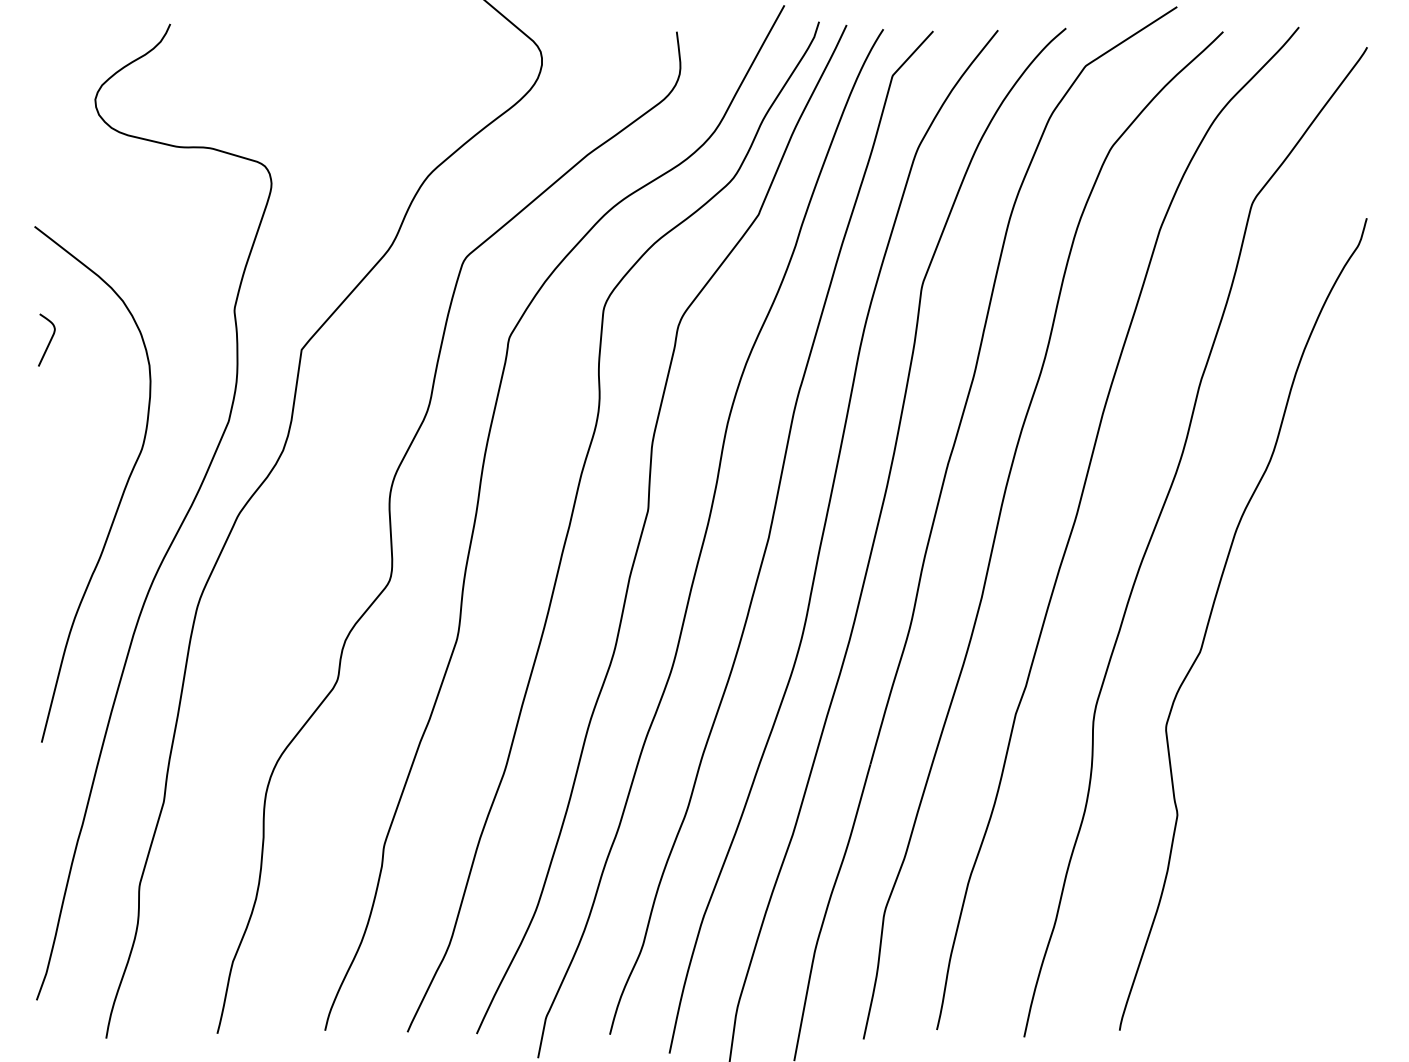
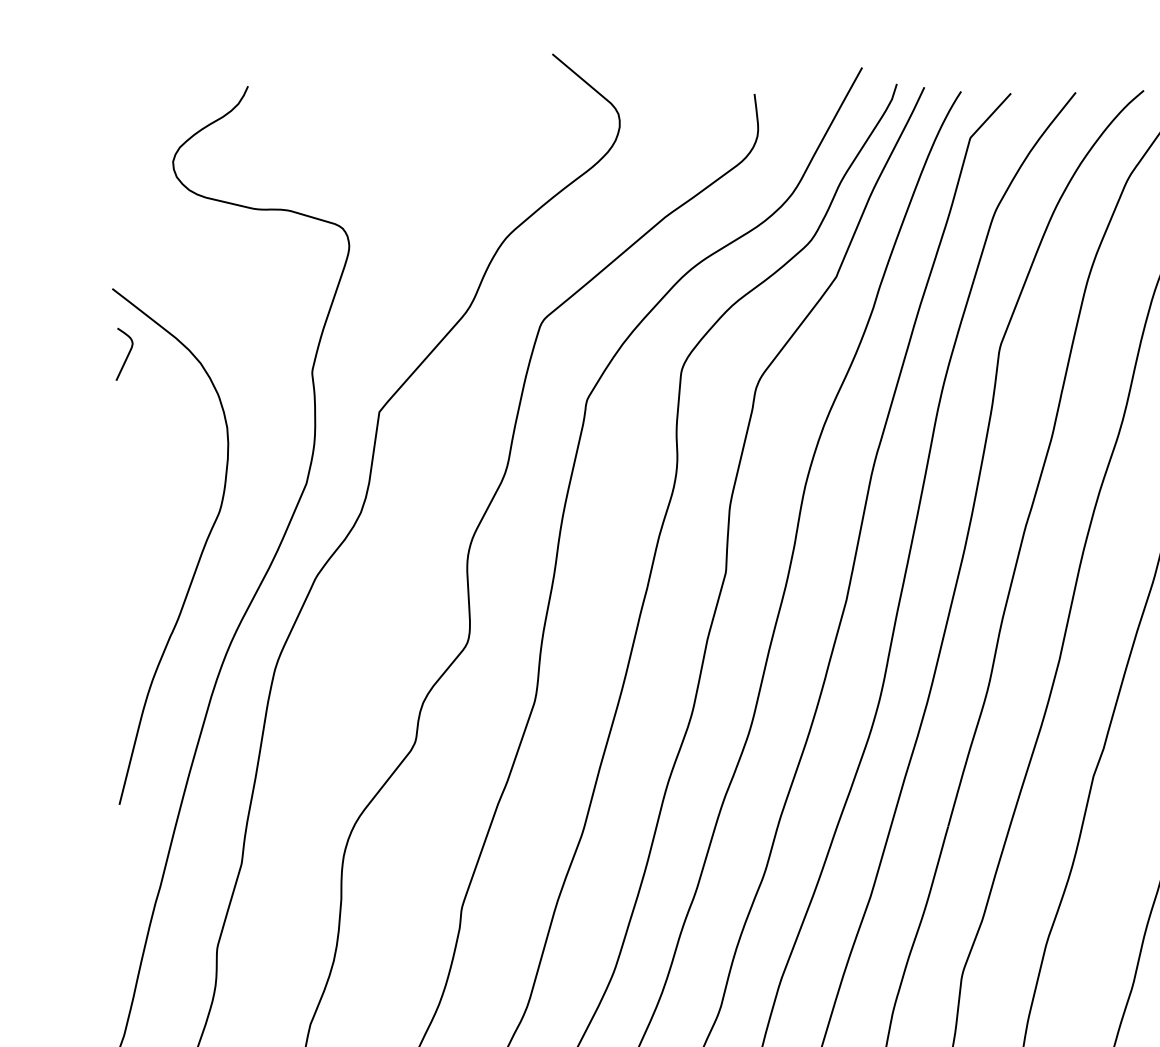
curve: (49, 340) -> (127, 354), moved

